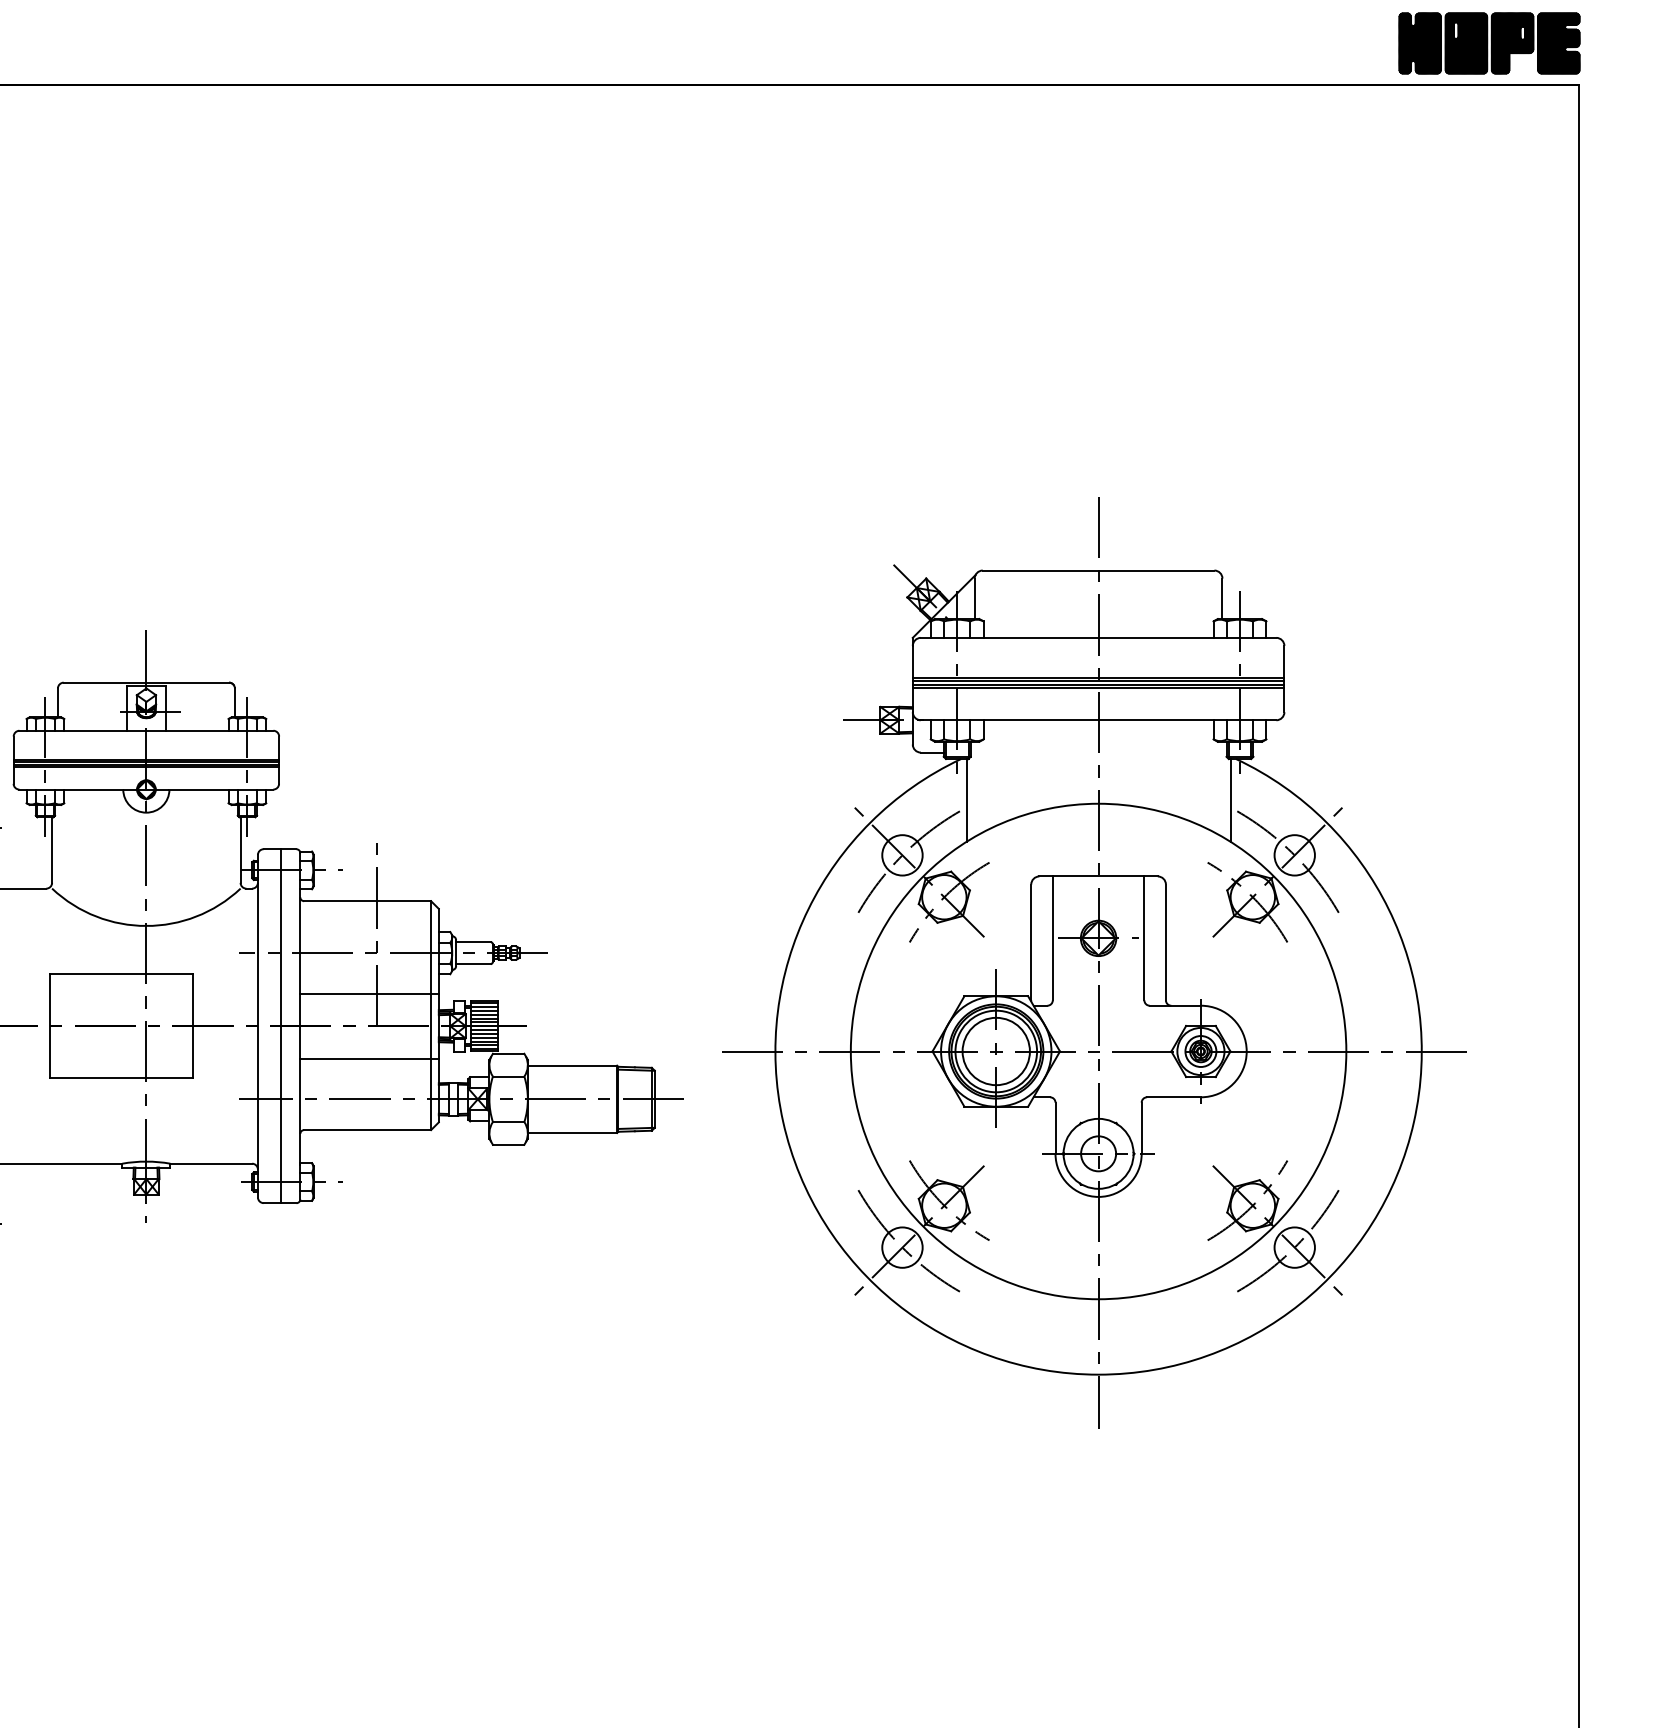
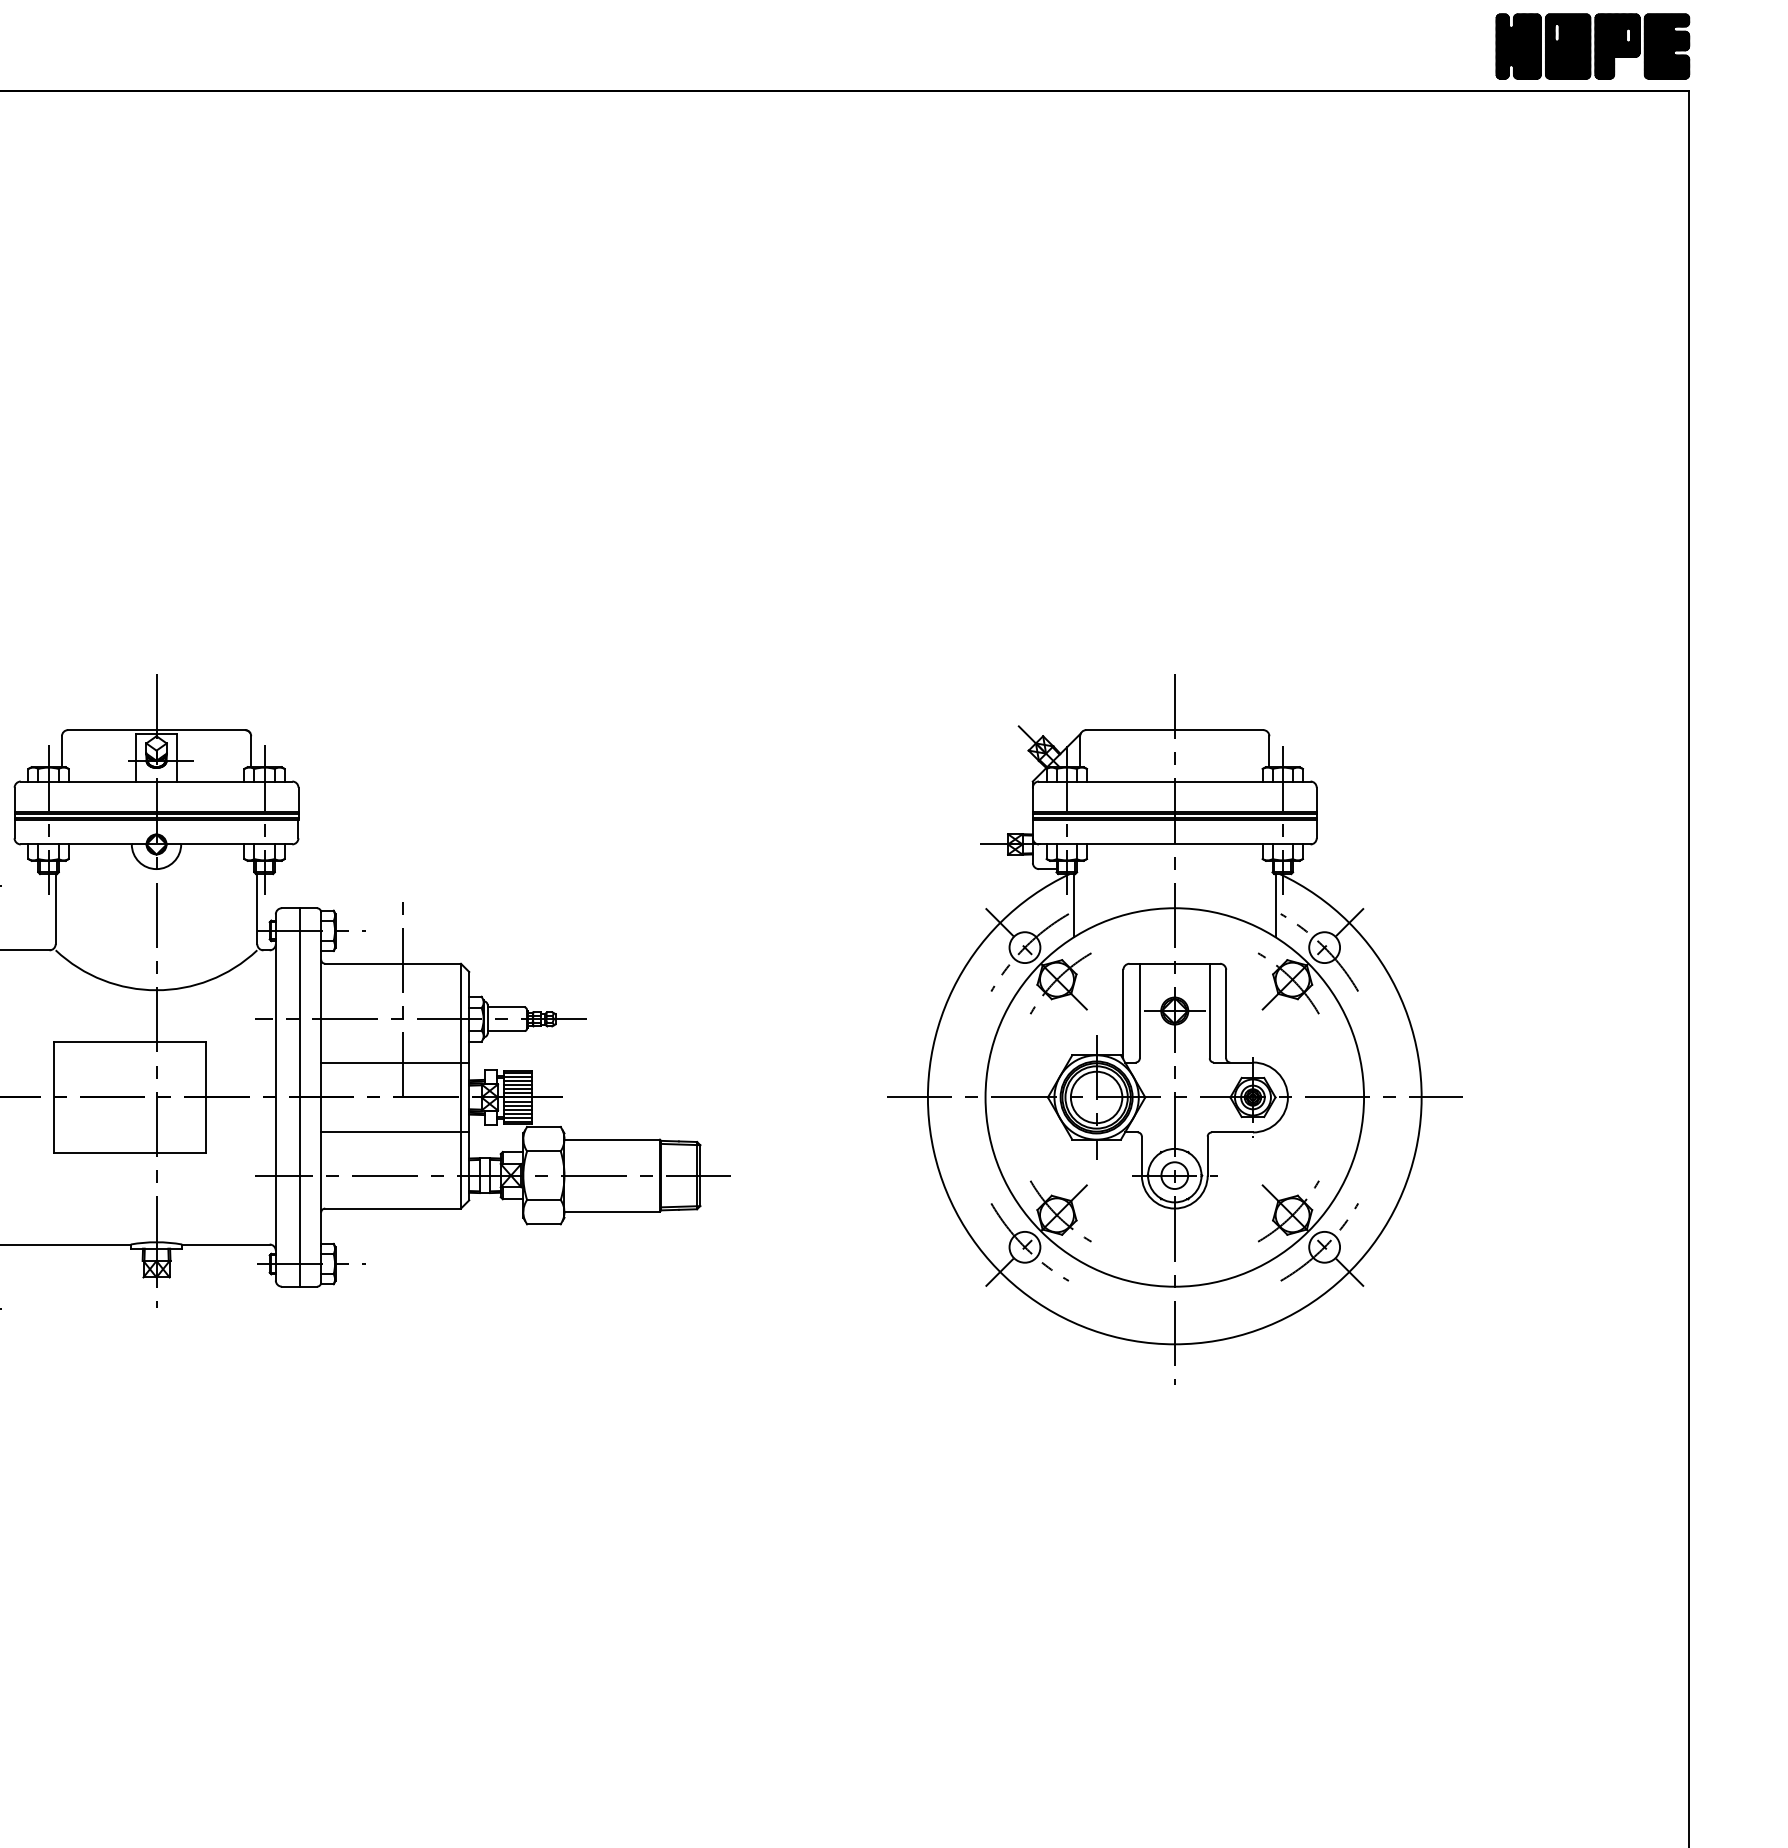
part: (1098, 962) -> (1174, 1029), size x0.71

